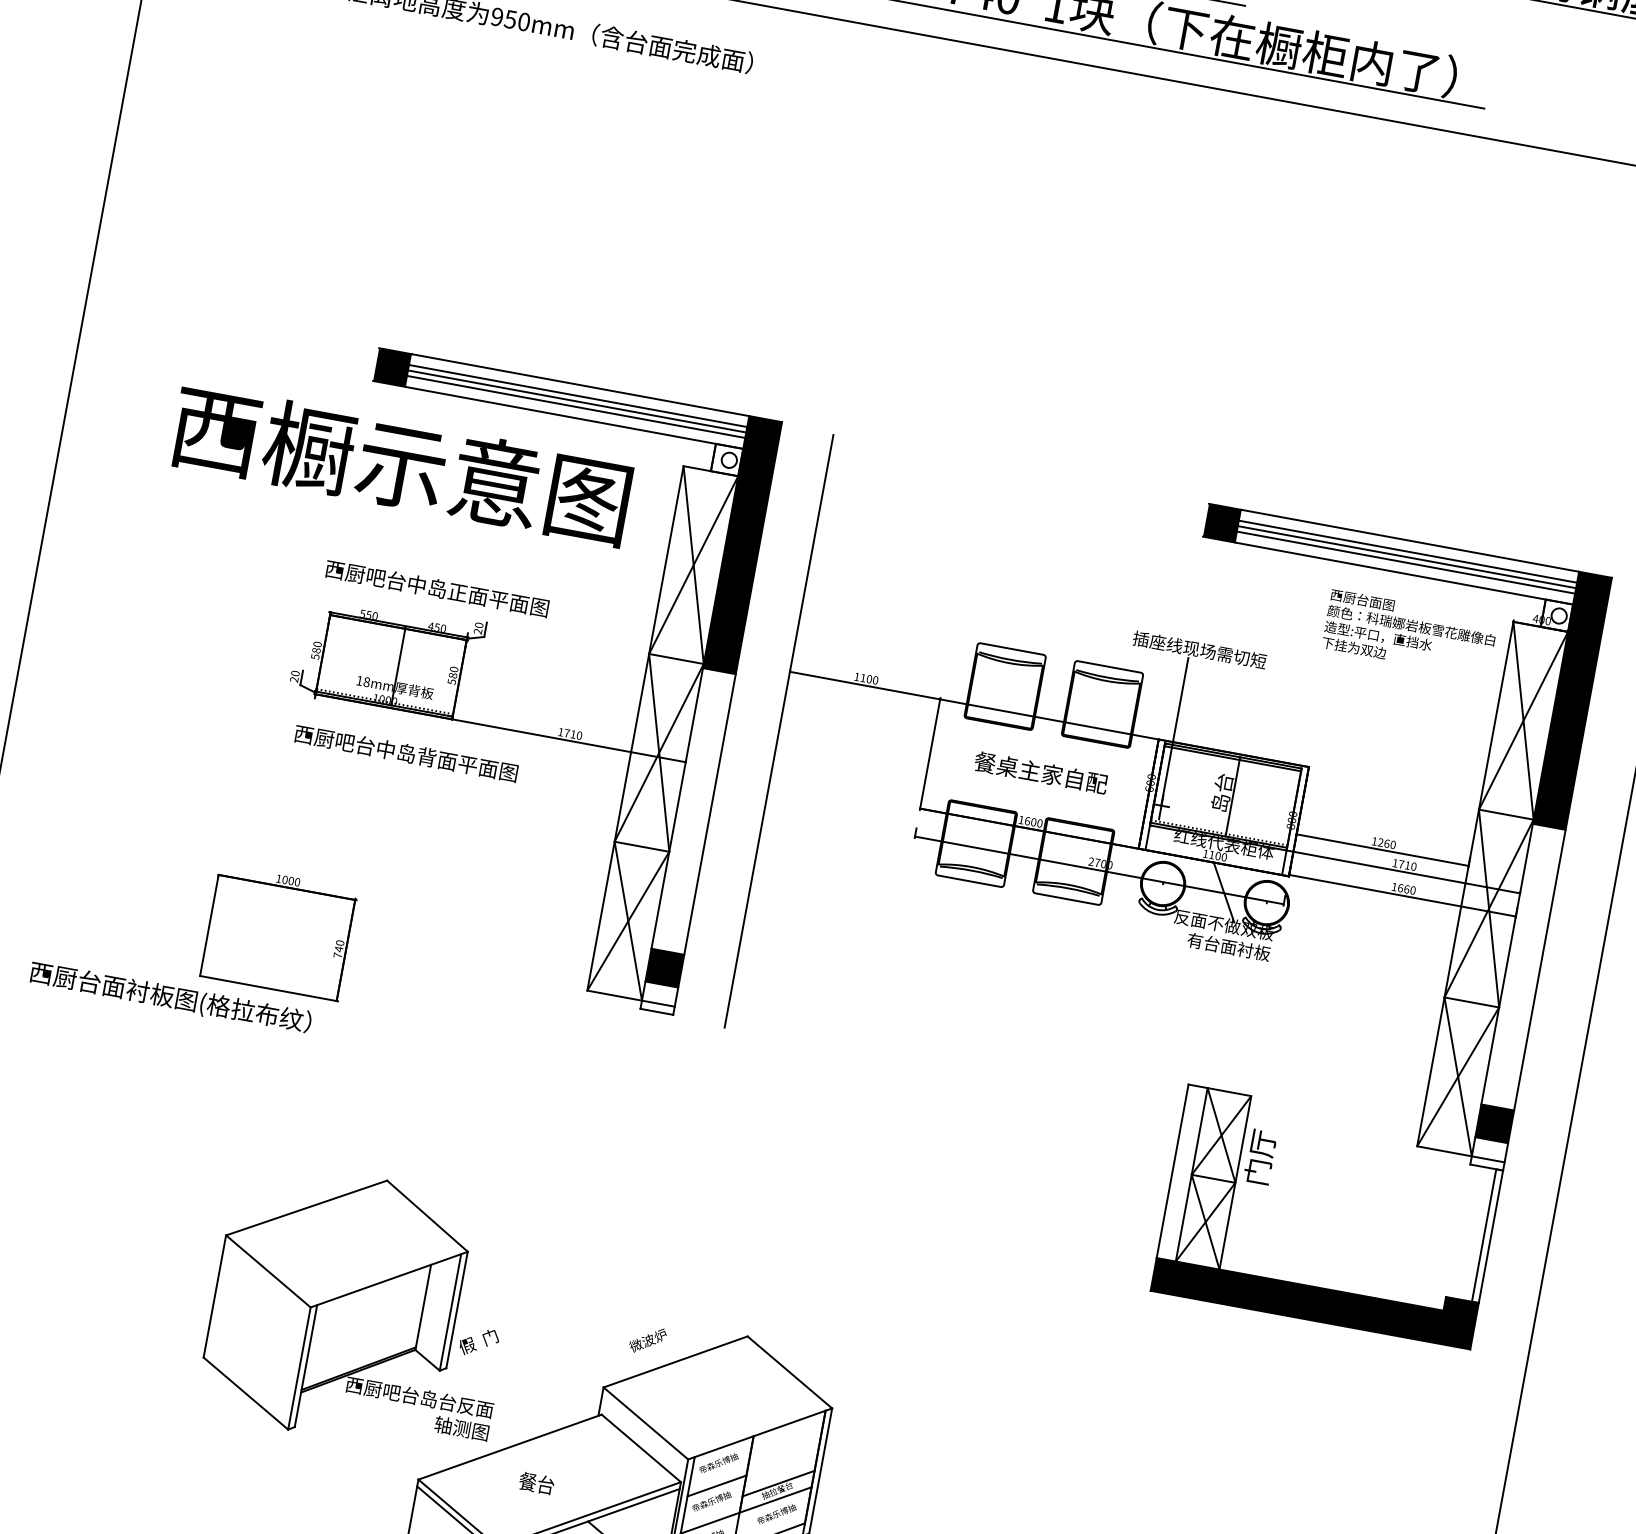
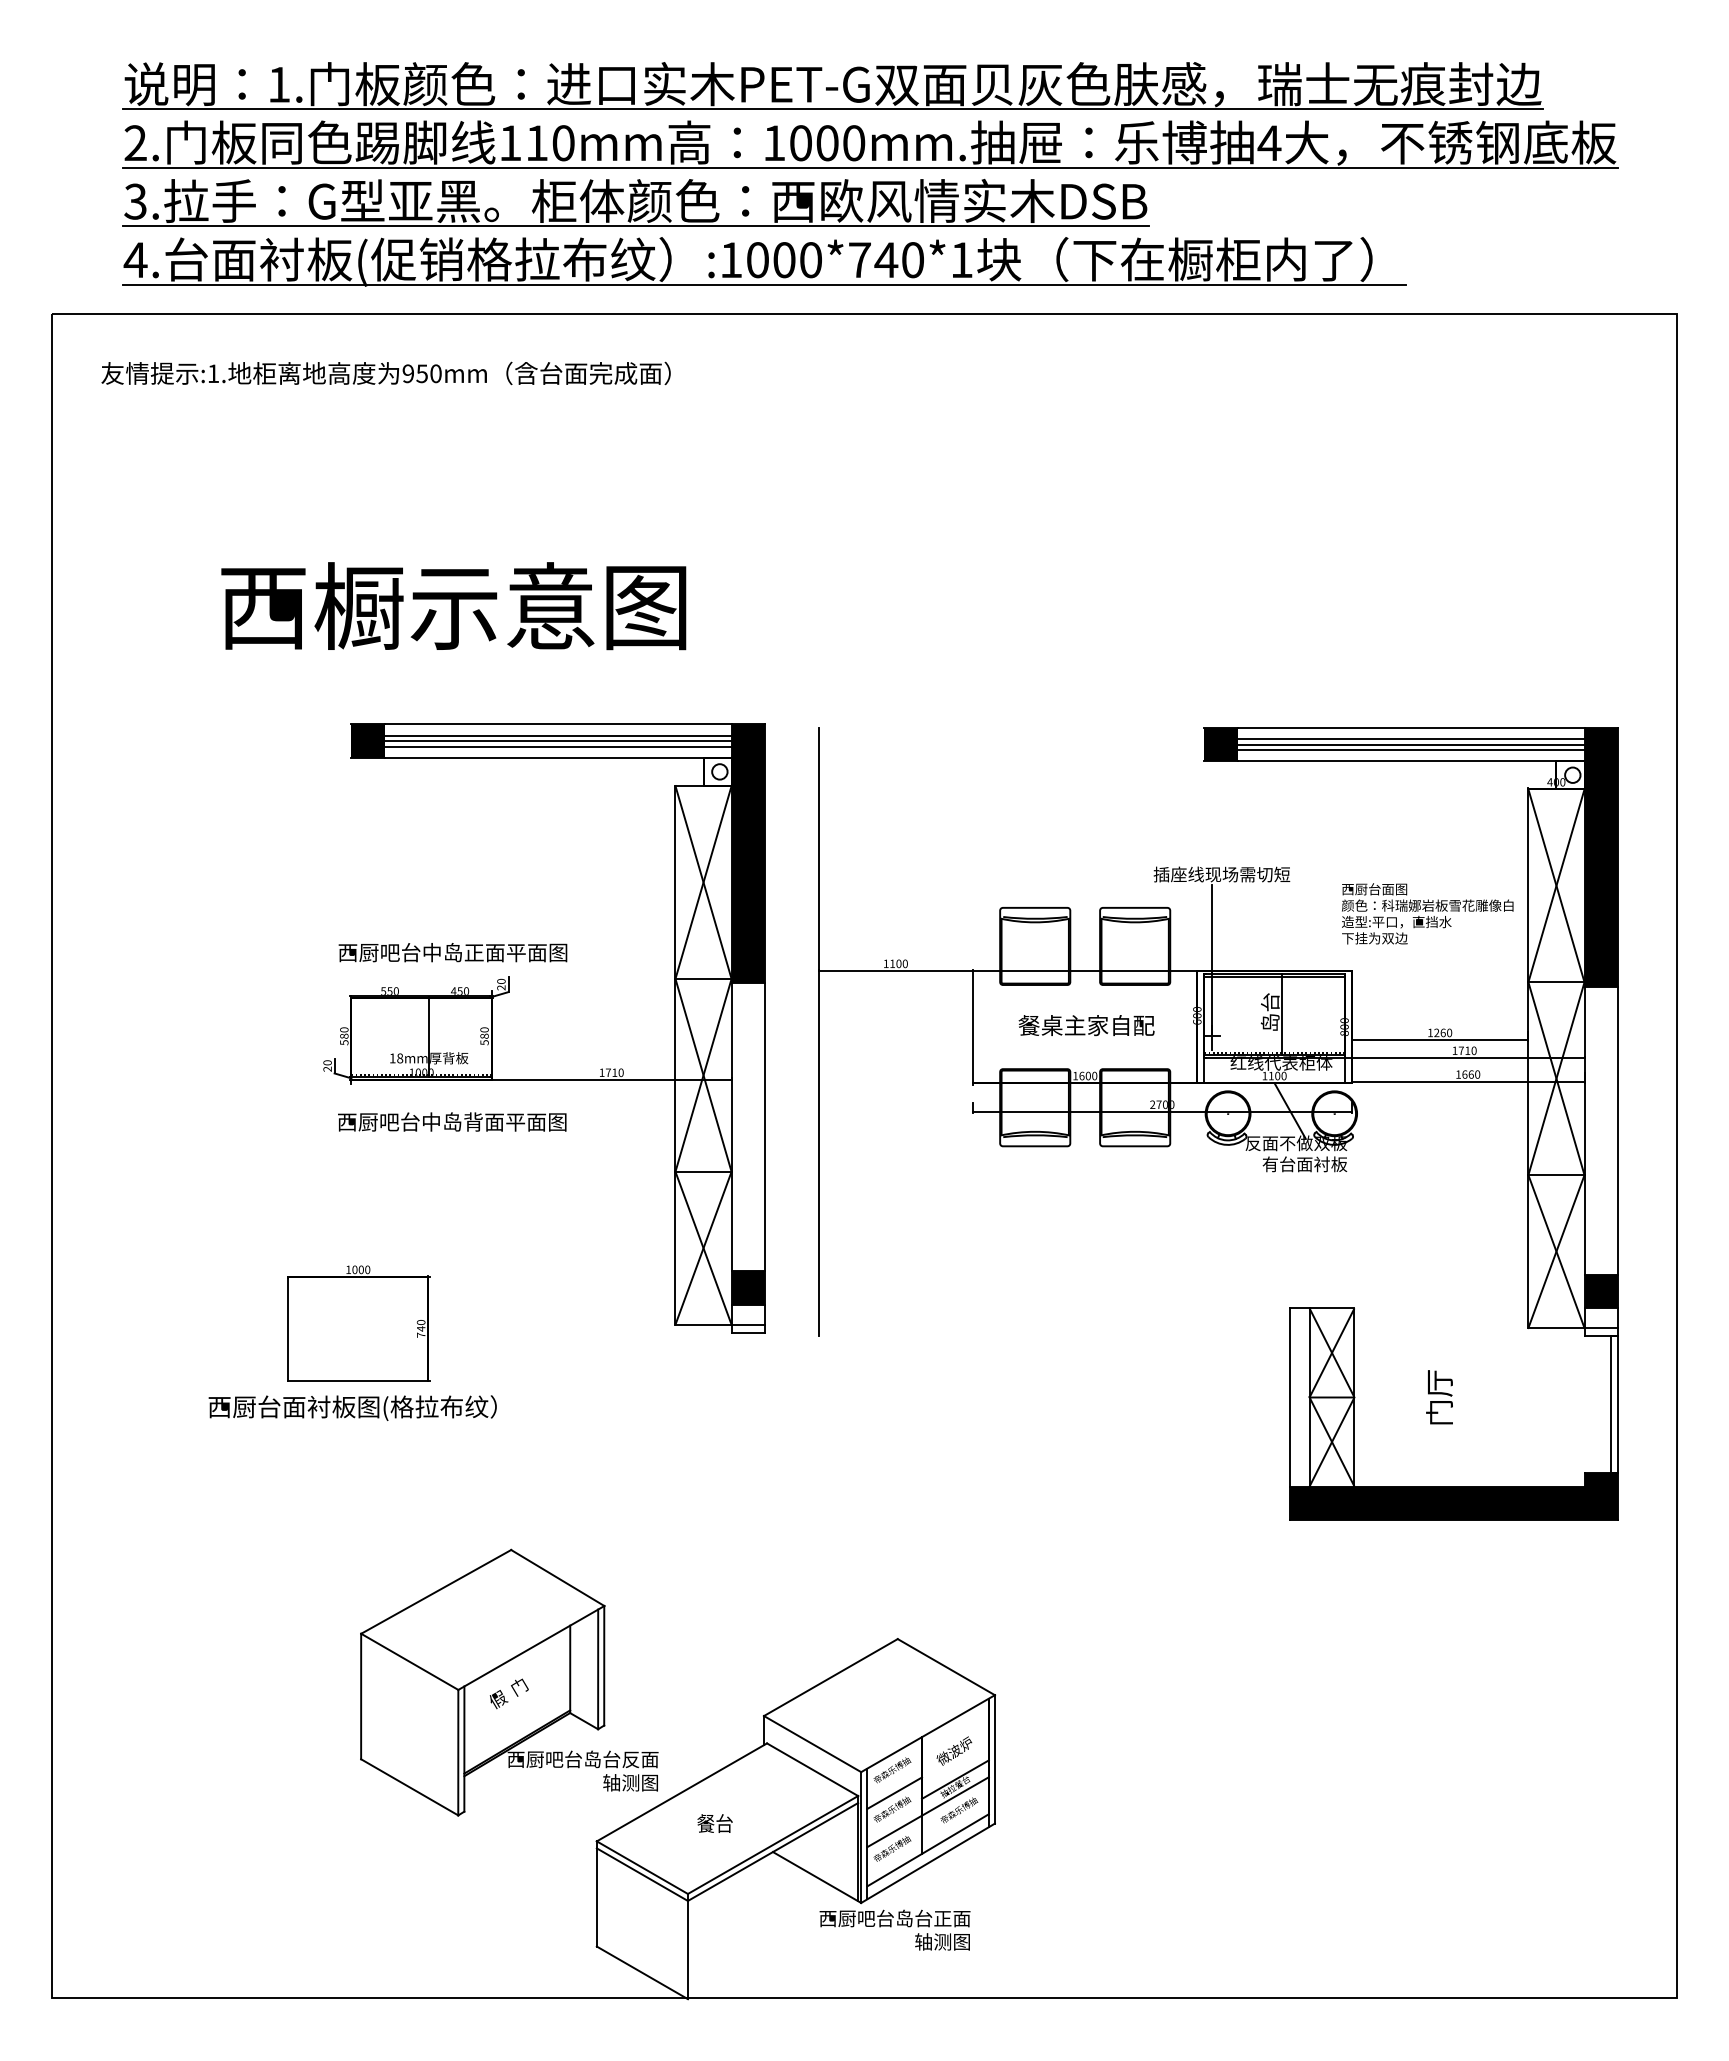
text: (401, 465) -> (453, 606), moved
text: (1409, 633) -> (1427, 913), moved
text: (170, 997) -> (352, 1407), moved
text: (1260, 1157) -> (1439, 1397), moved
text: (648, 1339) -> (954, 1750), moved
text: (478, 1341) -> (508, 1693), moved

